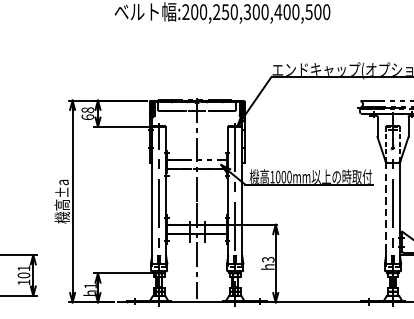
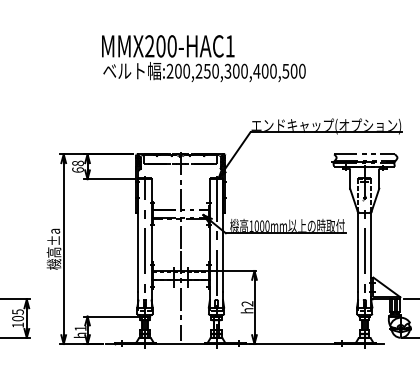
line: (386, 205) -> (358, 252), dashed -> solid
text: (268, 259) -> (247, 303), h3 -> h2
text: (23, 267) -> (17, 311), 101 -> 105

